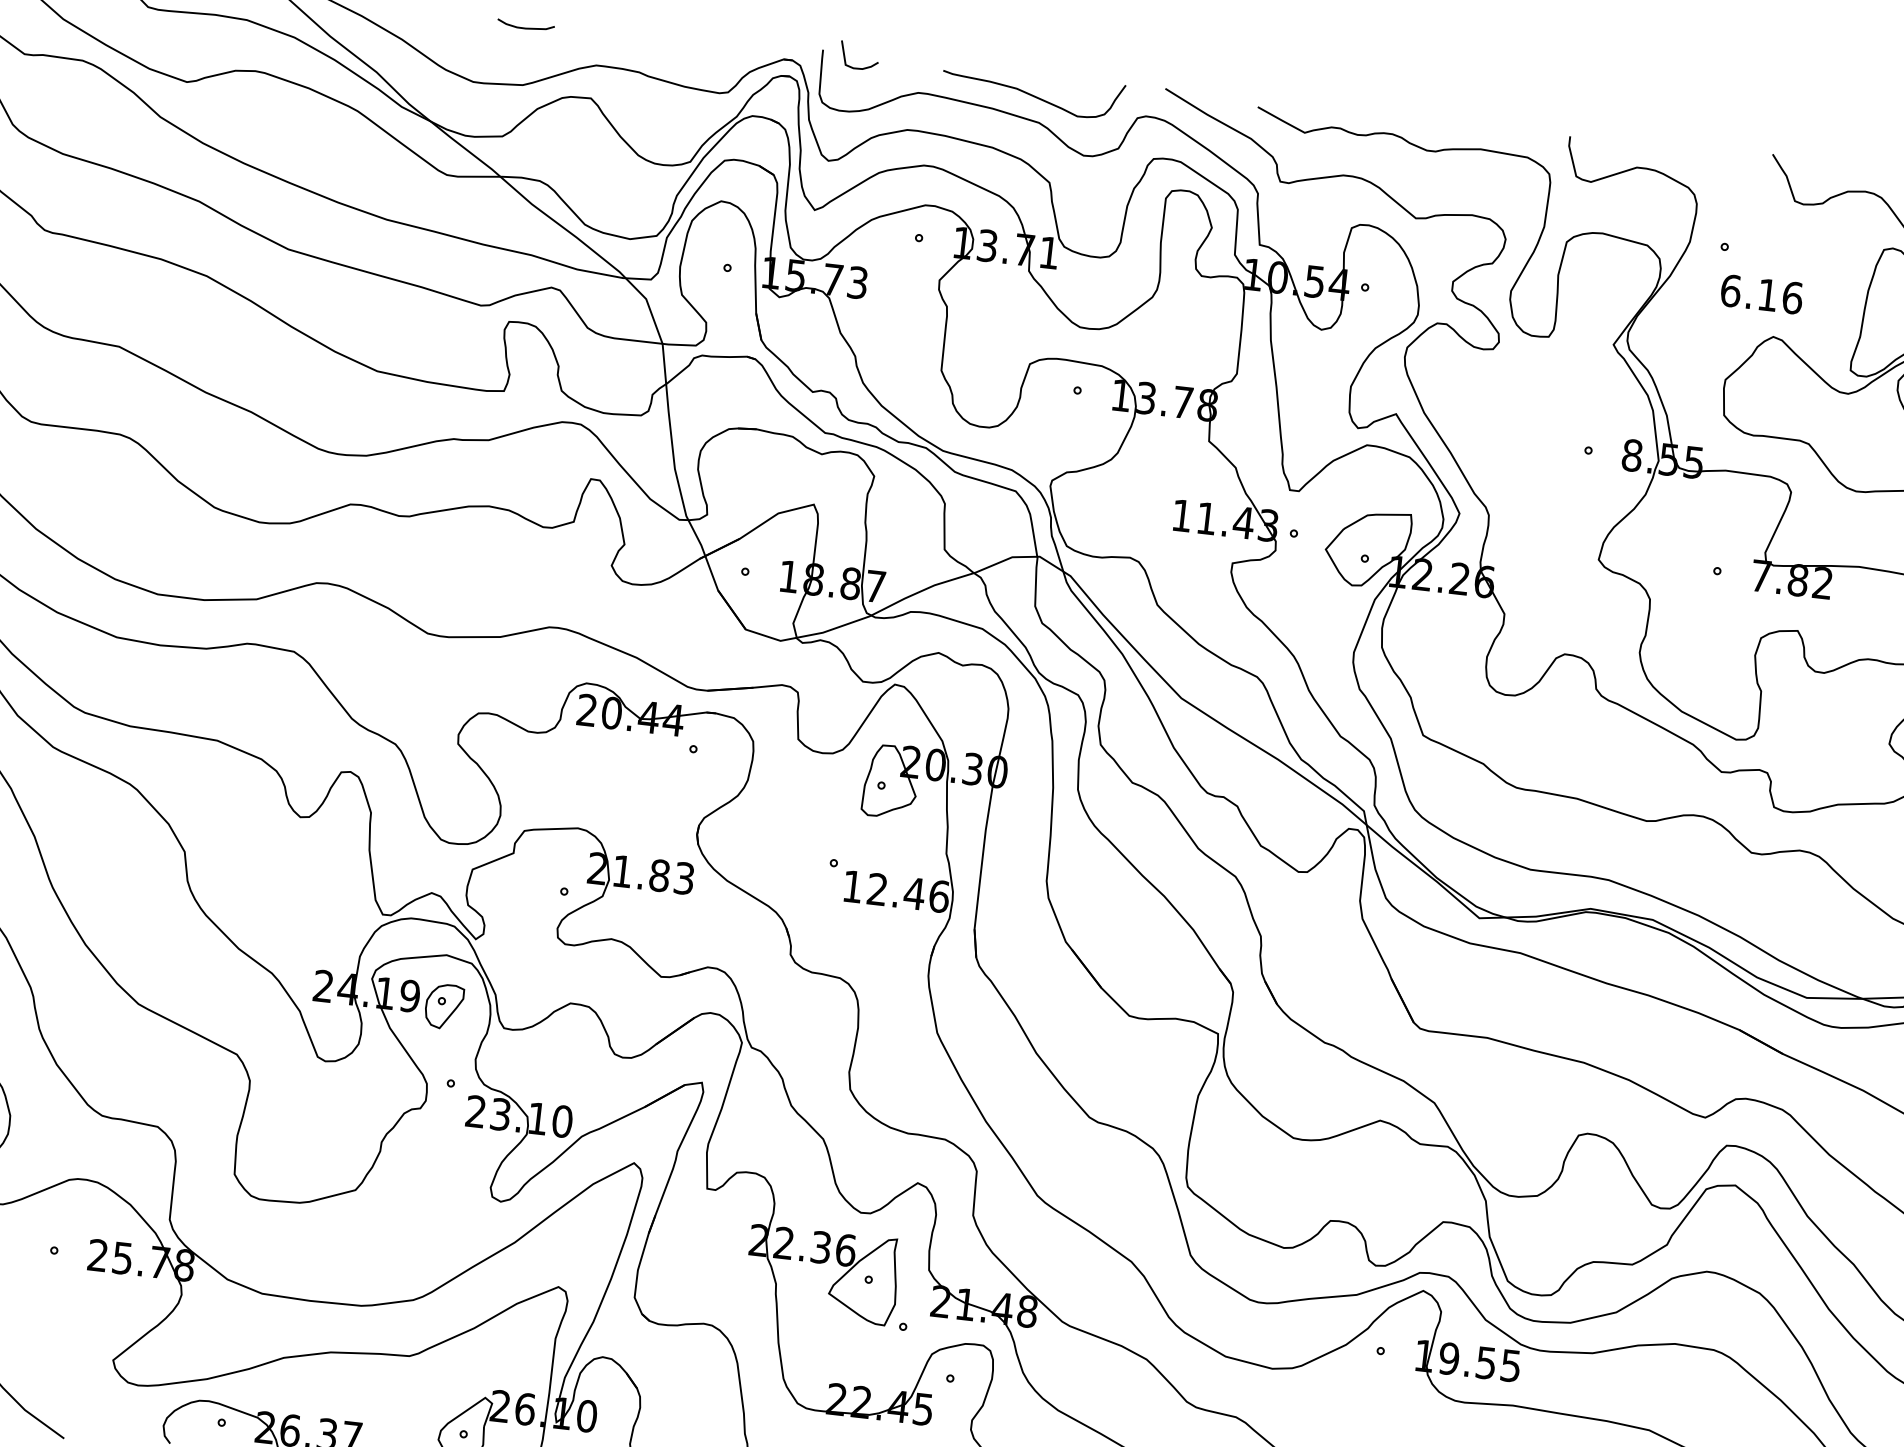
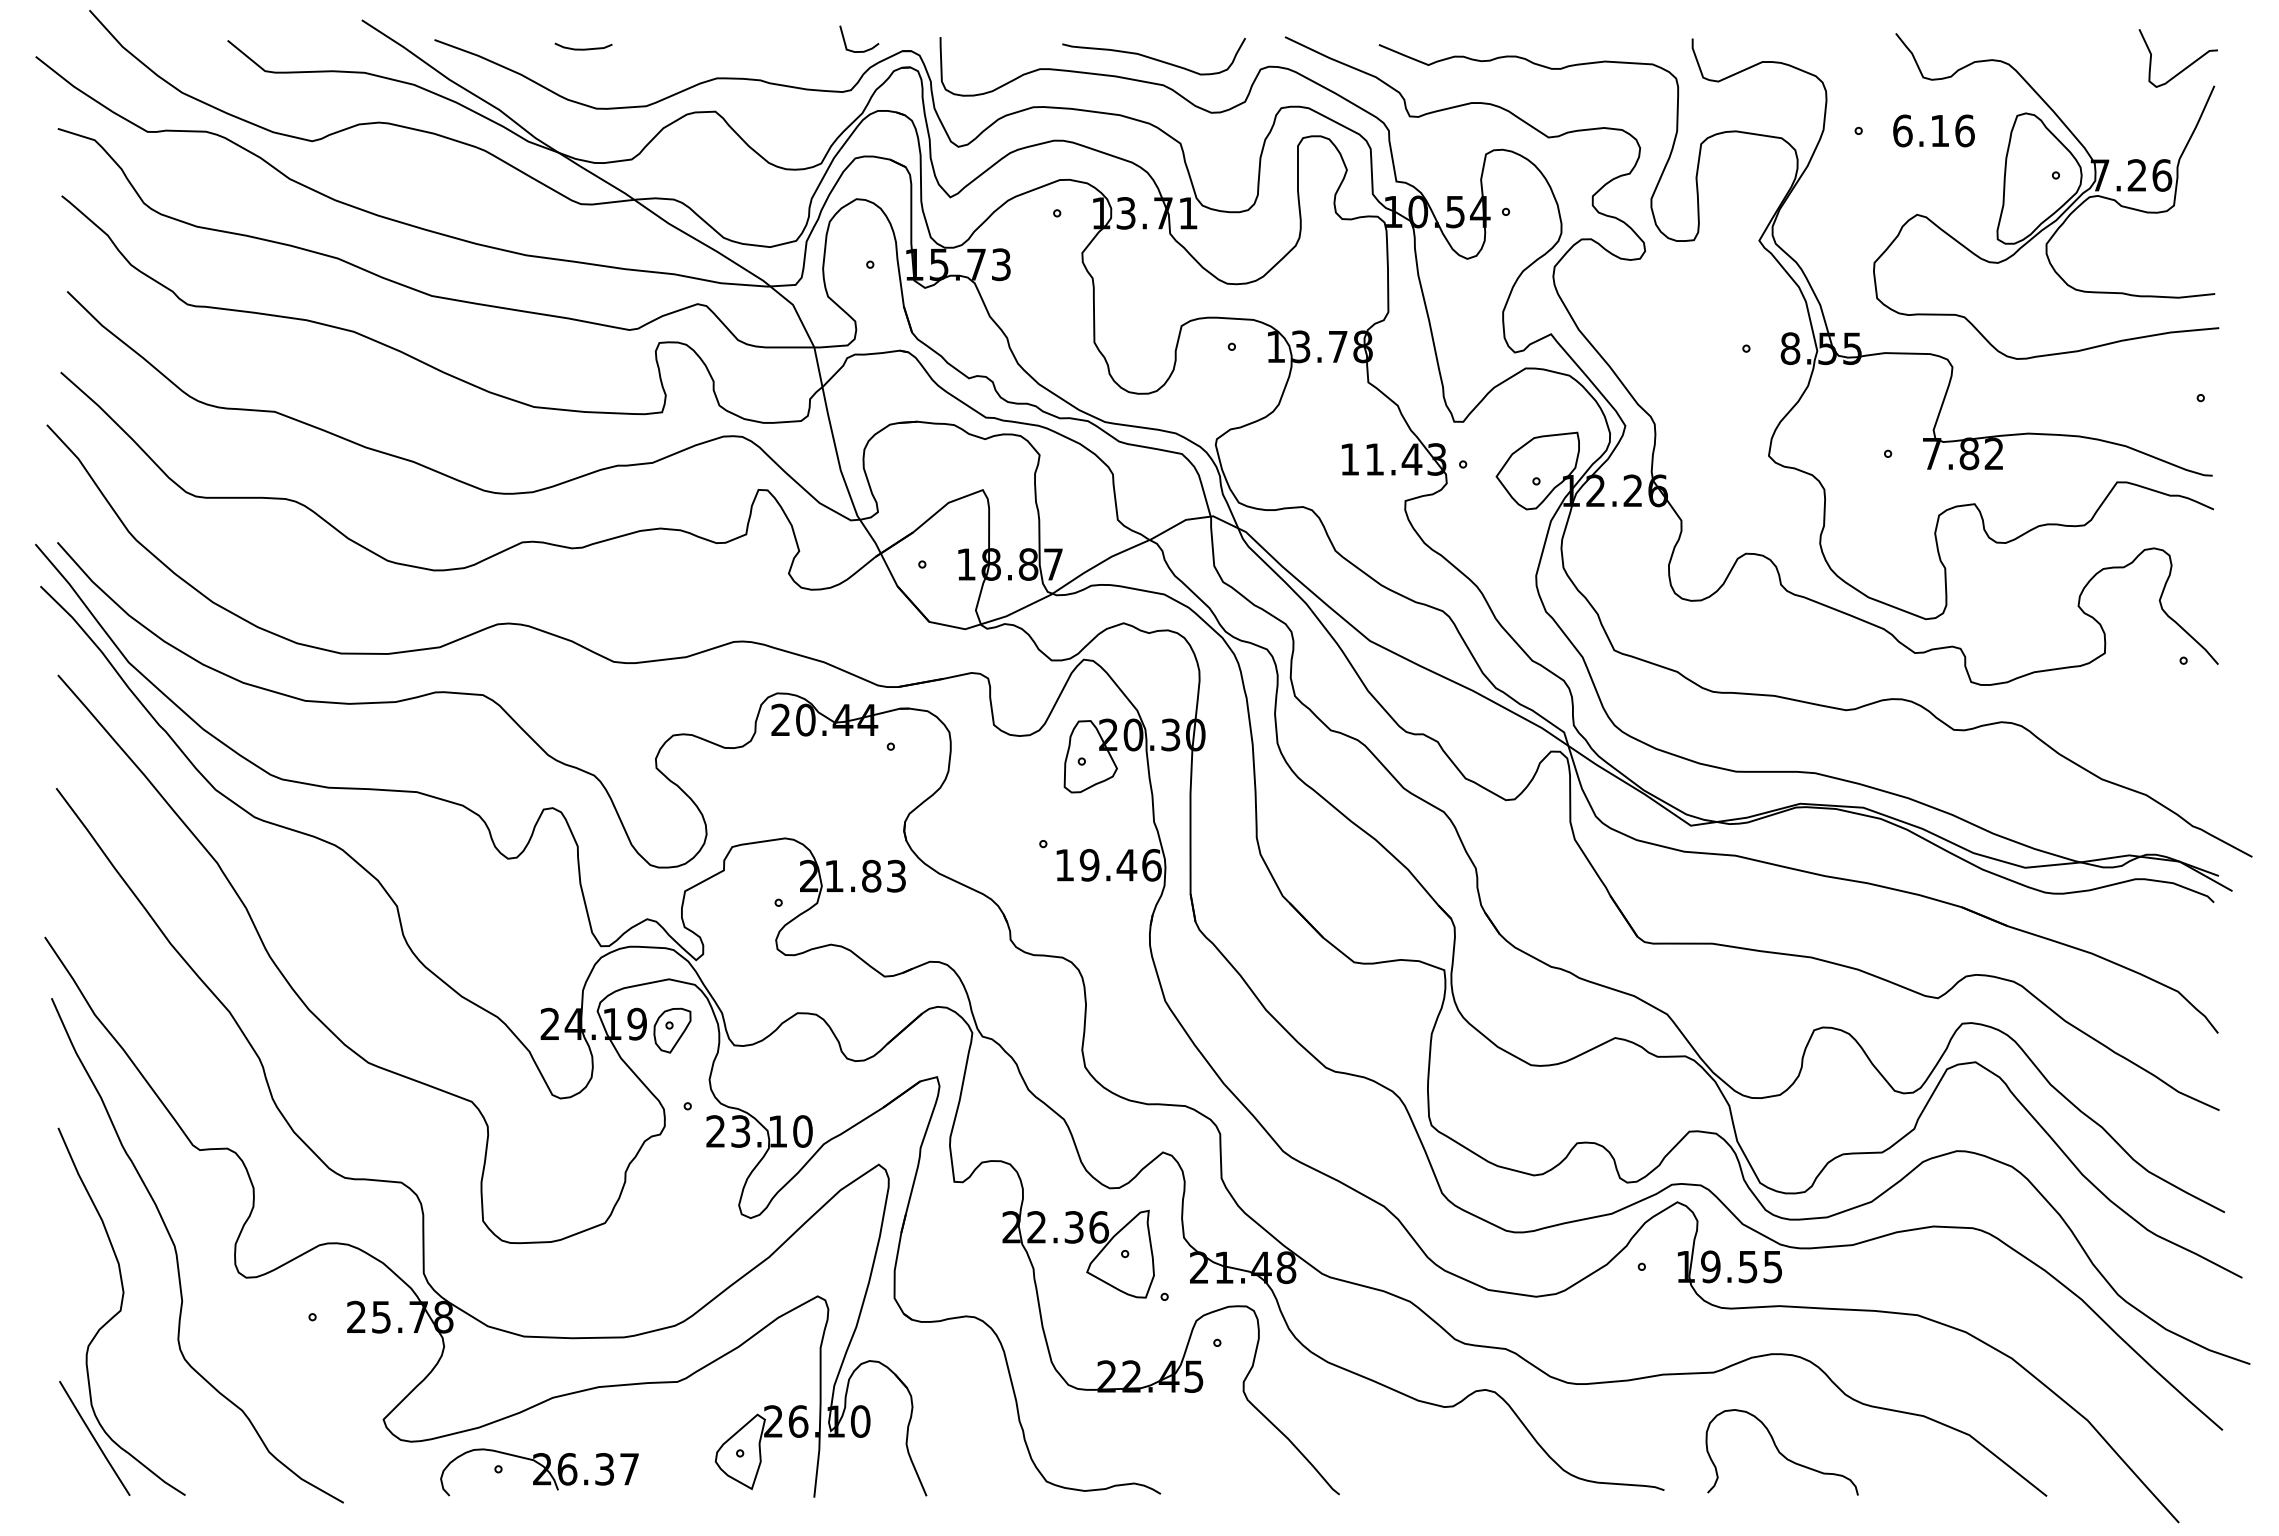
curve: (525, 27) -> (583, 48), moved
curve: (862, 67) -> (863, 50), moved
text: (1761, 293) -> (1933, 130), moved
text: (877, 889) -> (1089, 865), 12.46 -> 19.46

